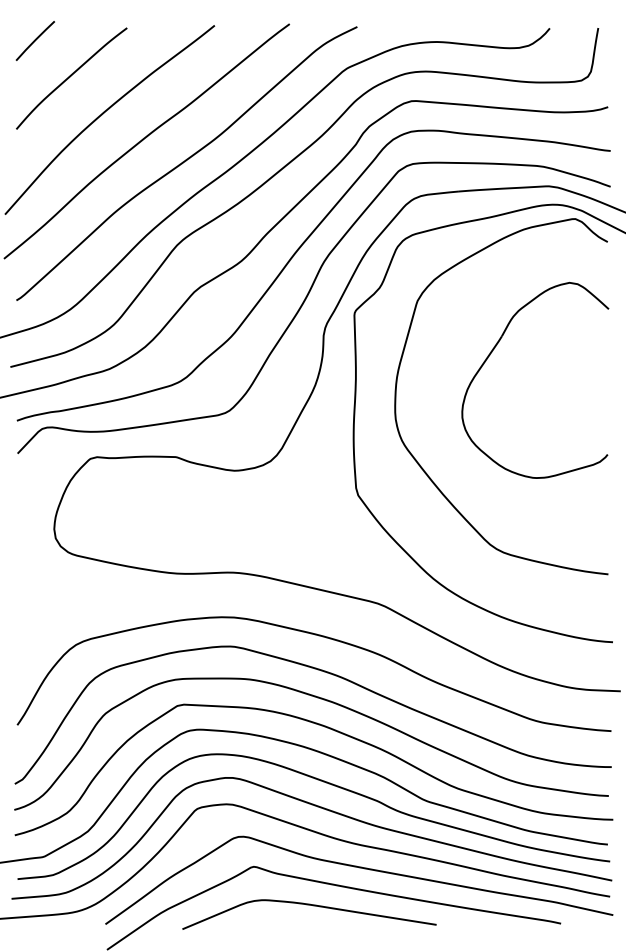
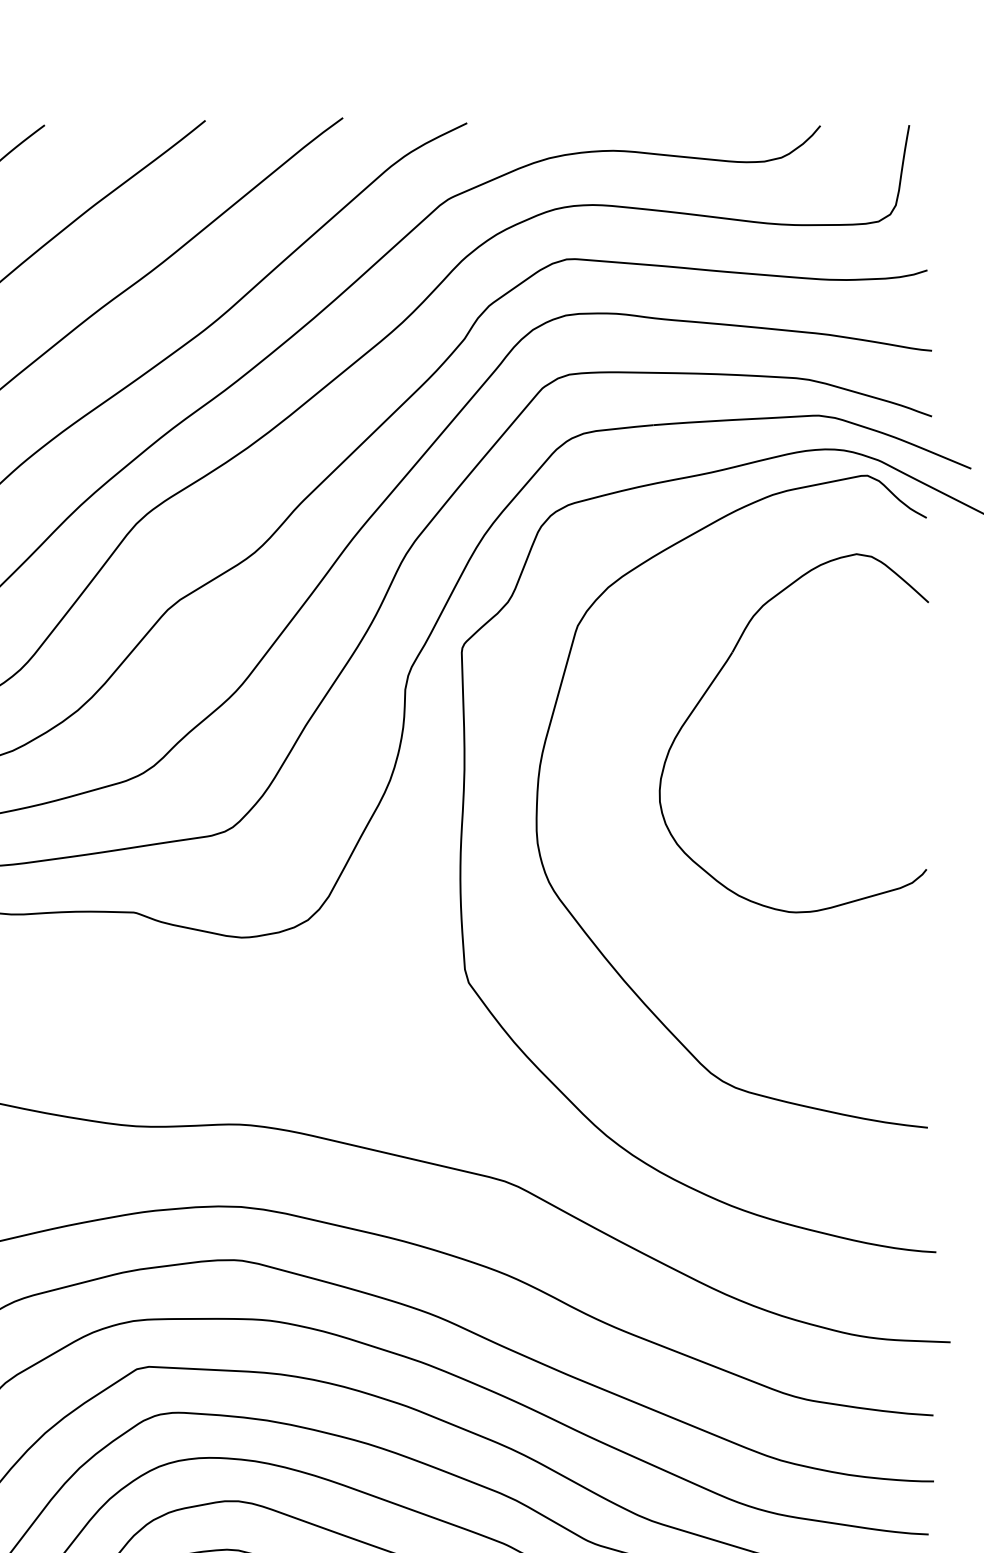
part: (492, 352) -> (715, 682), moved

